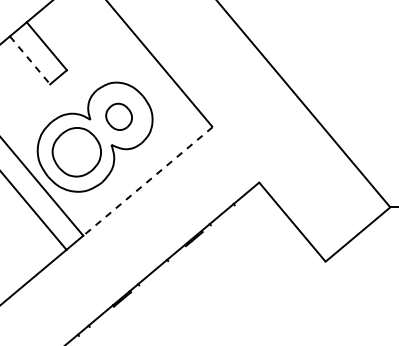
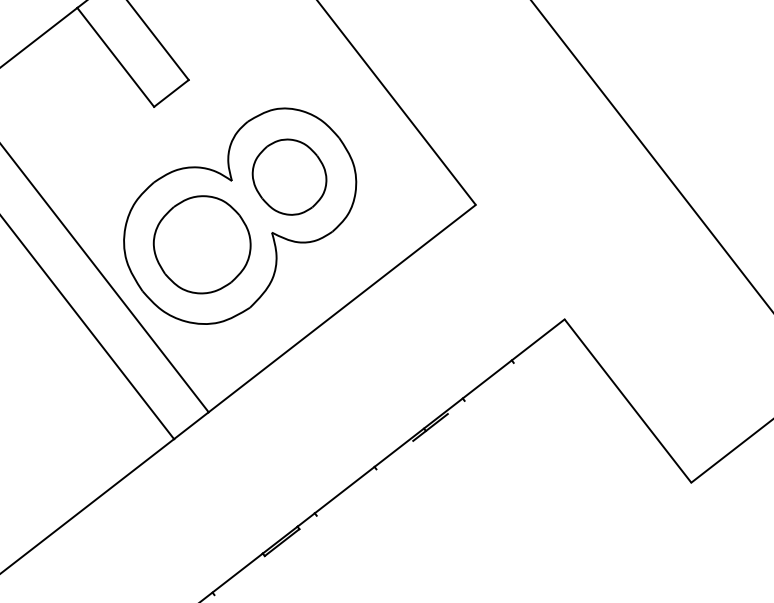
line: (30, 60) -> (116, 57), dashed -> solid
part: (118, 116) -> (288, 176), size x1.43
line: (147, 181) -> (341, 308), dashed -> solid

